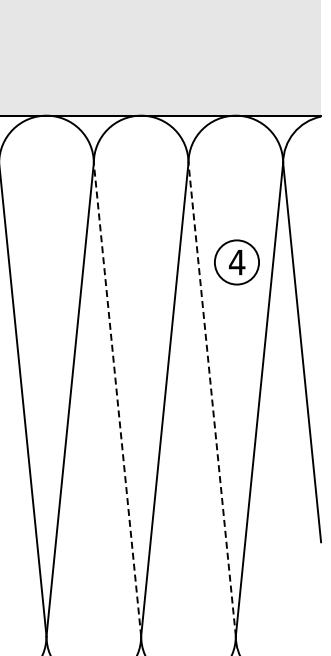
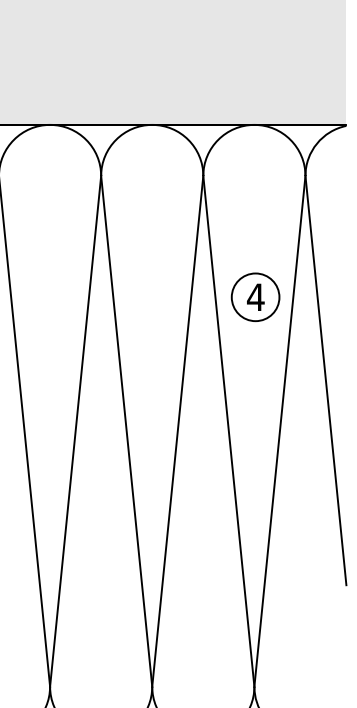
part: (236, 262) -> (255, 297), moved
line: (117, 399) -> (126, 431), dashed -> solid
line: (212, 399) -> (229, 431), dashed -> solid

